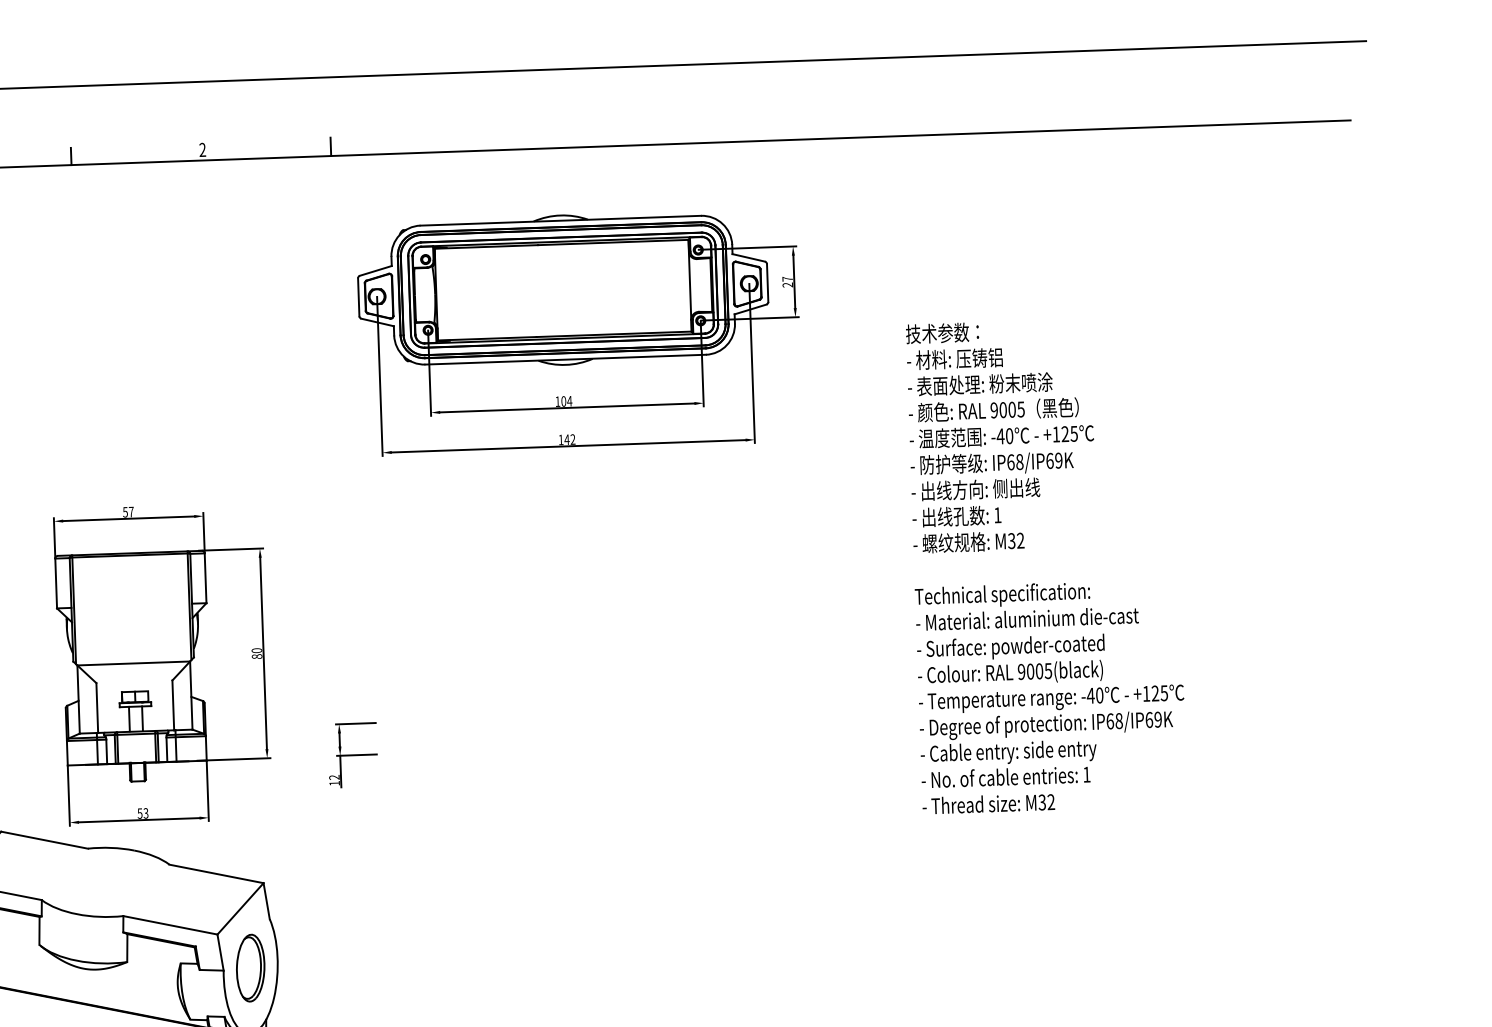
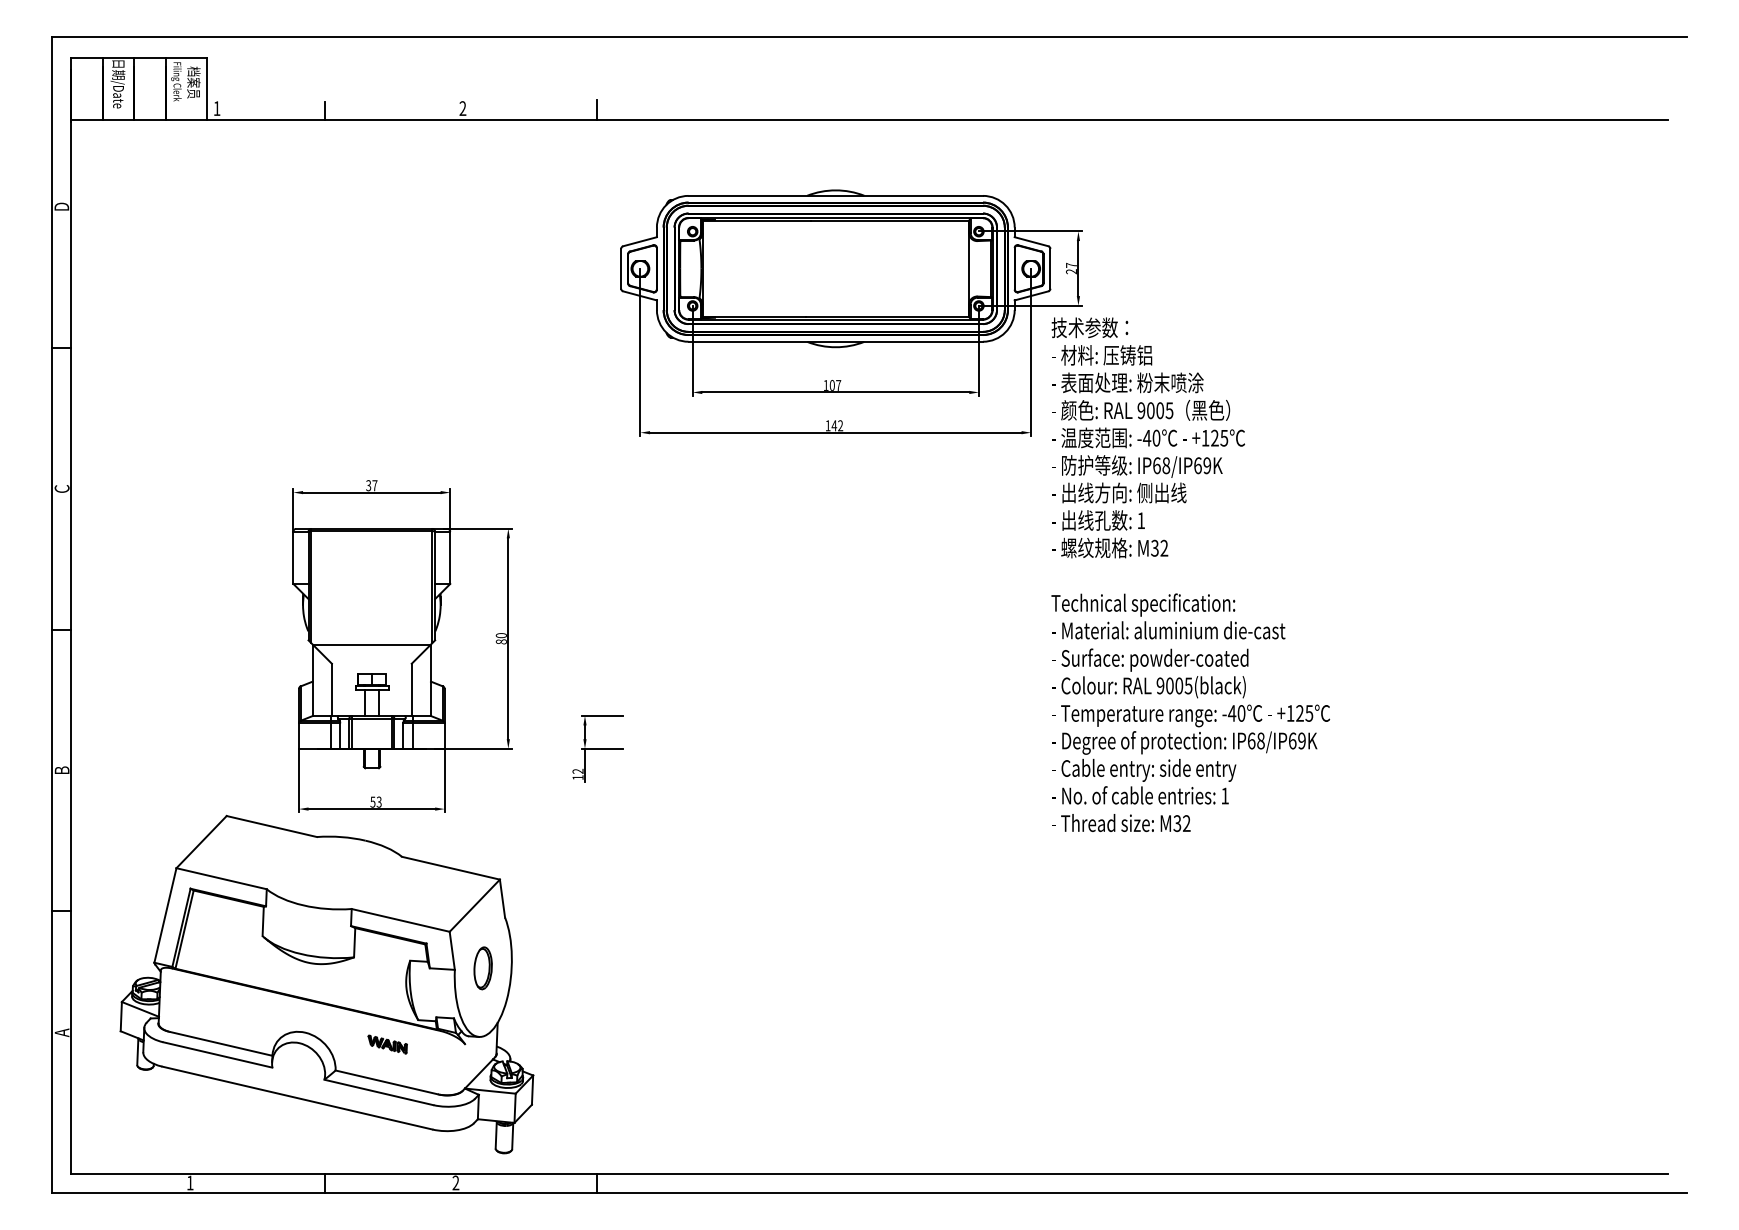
text: (569, 401) -> (838, 385), 104 -> 107
text: (125, 512) -> (368, 485), 57 -> 37
text: (1046, 564) -> (1190, 574), moved
part: (249, 968) -> (482, 968), size x0.6

